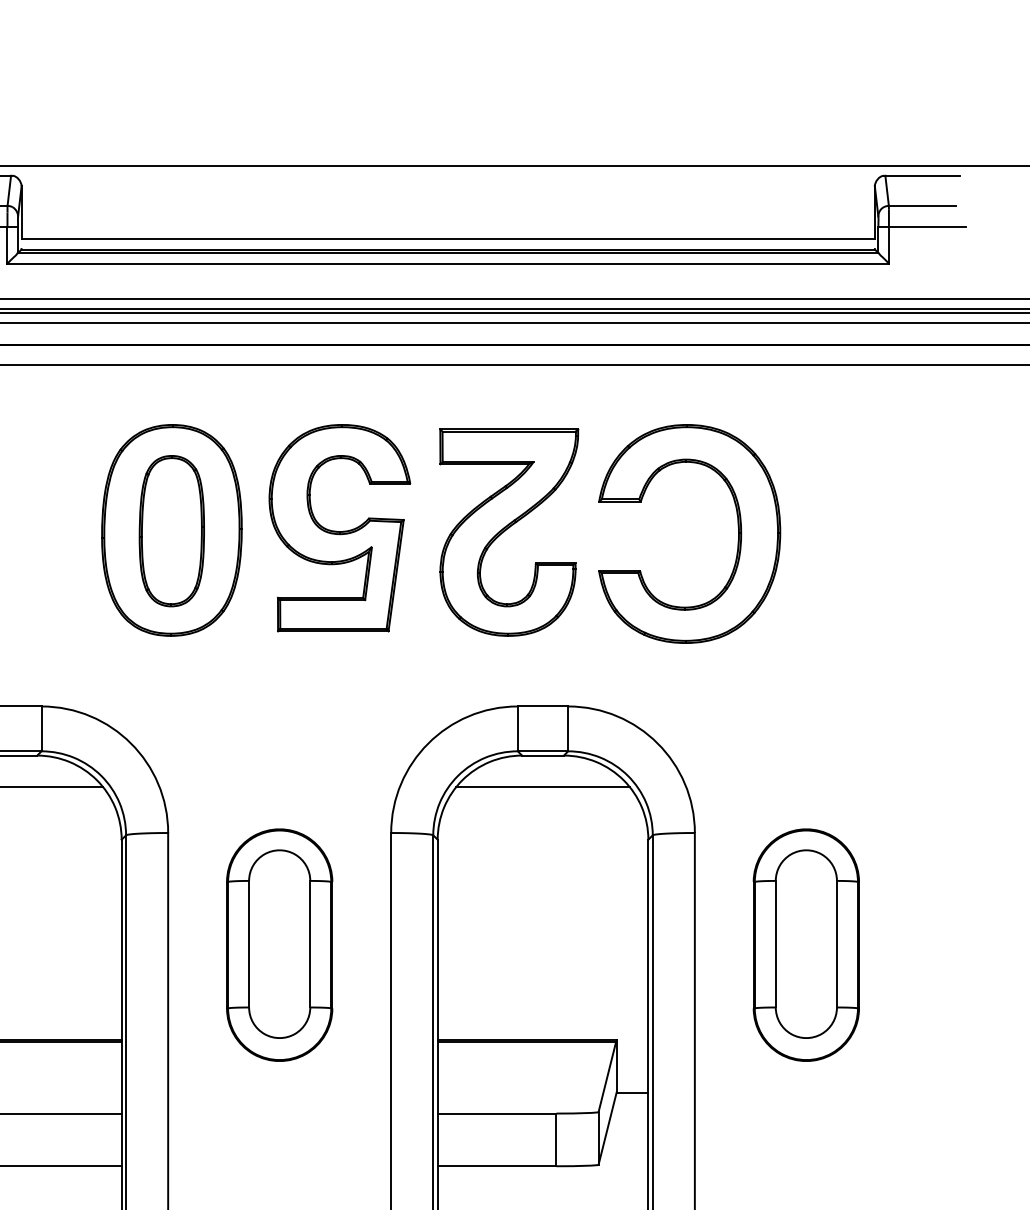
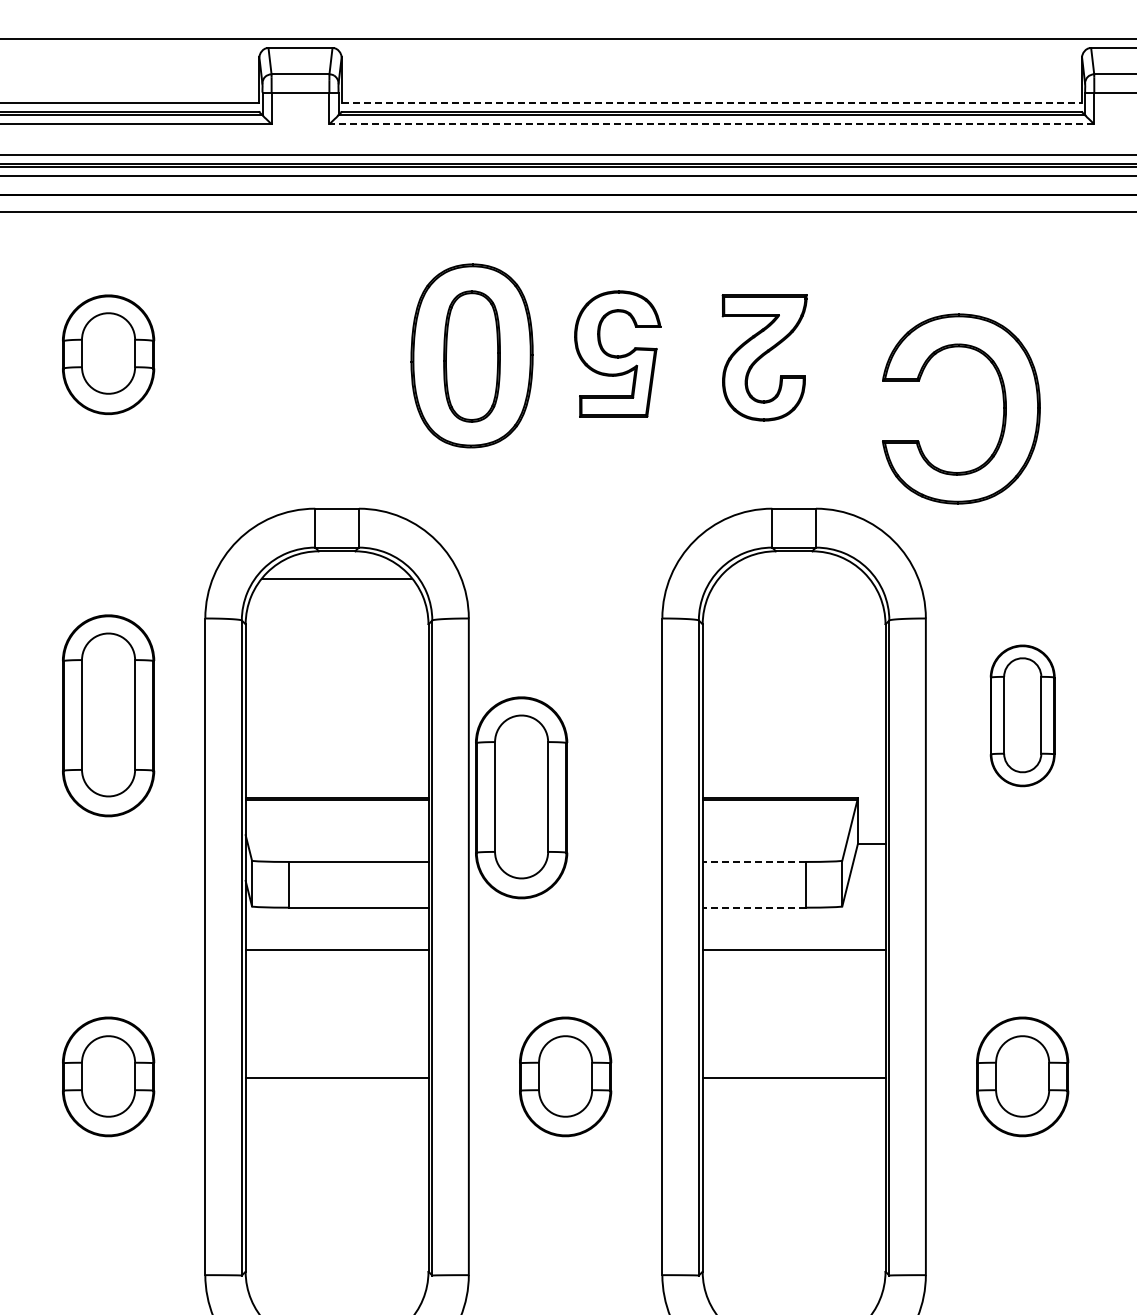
line: (448, 239) -> (712, 103), solid -> dashed
line: (447, 263) -> (711, 124), solid -> dashed
part: (737, 523) -> (1002, 399), moved
part: (339, 527) -> (617, 353), size x0.7
part: (508, 532) -> (764, 357), size x0.7
line: (542, 786) -> (793, 578), removed
part: (279, 944) -> (521, 797), moved
part: (806, 944) -> (1022, 715), size x0.7
line: (497, 1113) -> (754, 861), solid -> dashed
line: (497, 1166) -> (754, 907), solid -> dashed

